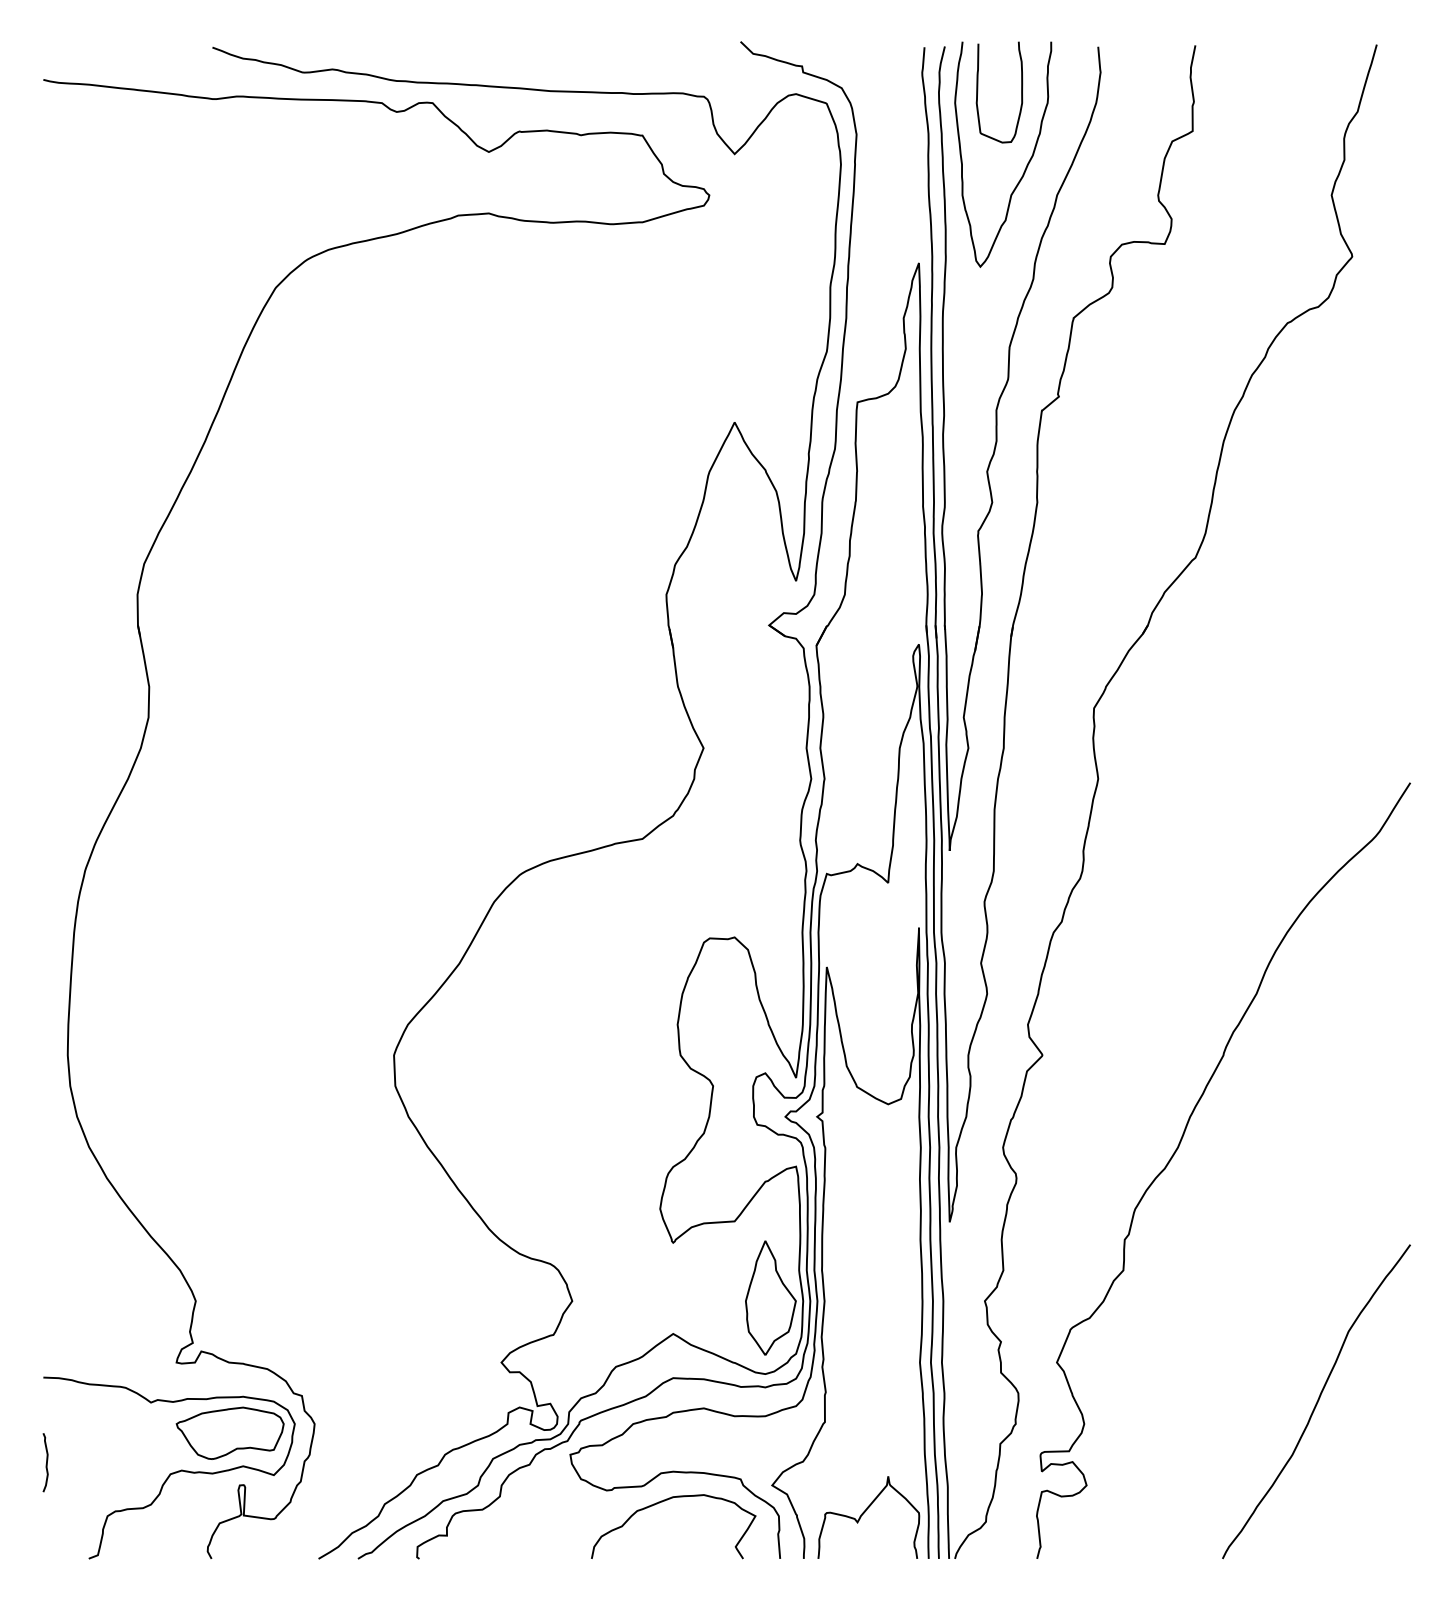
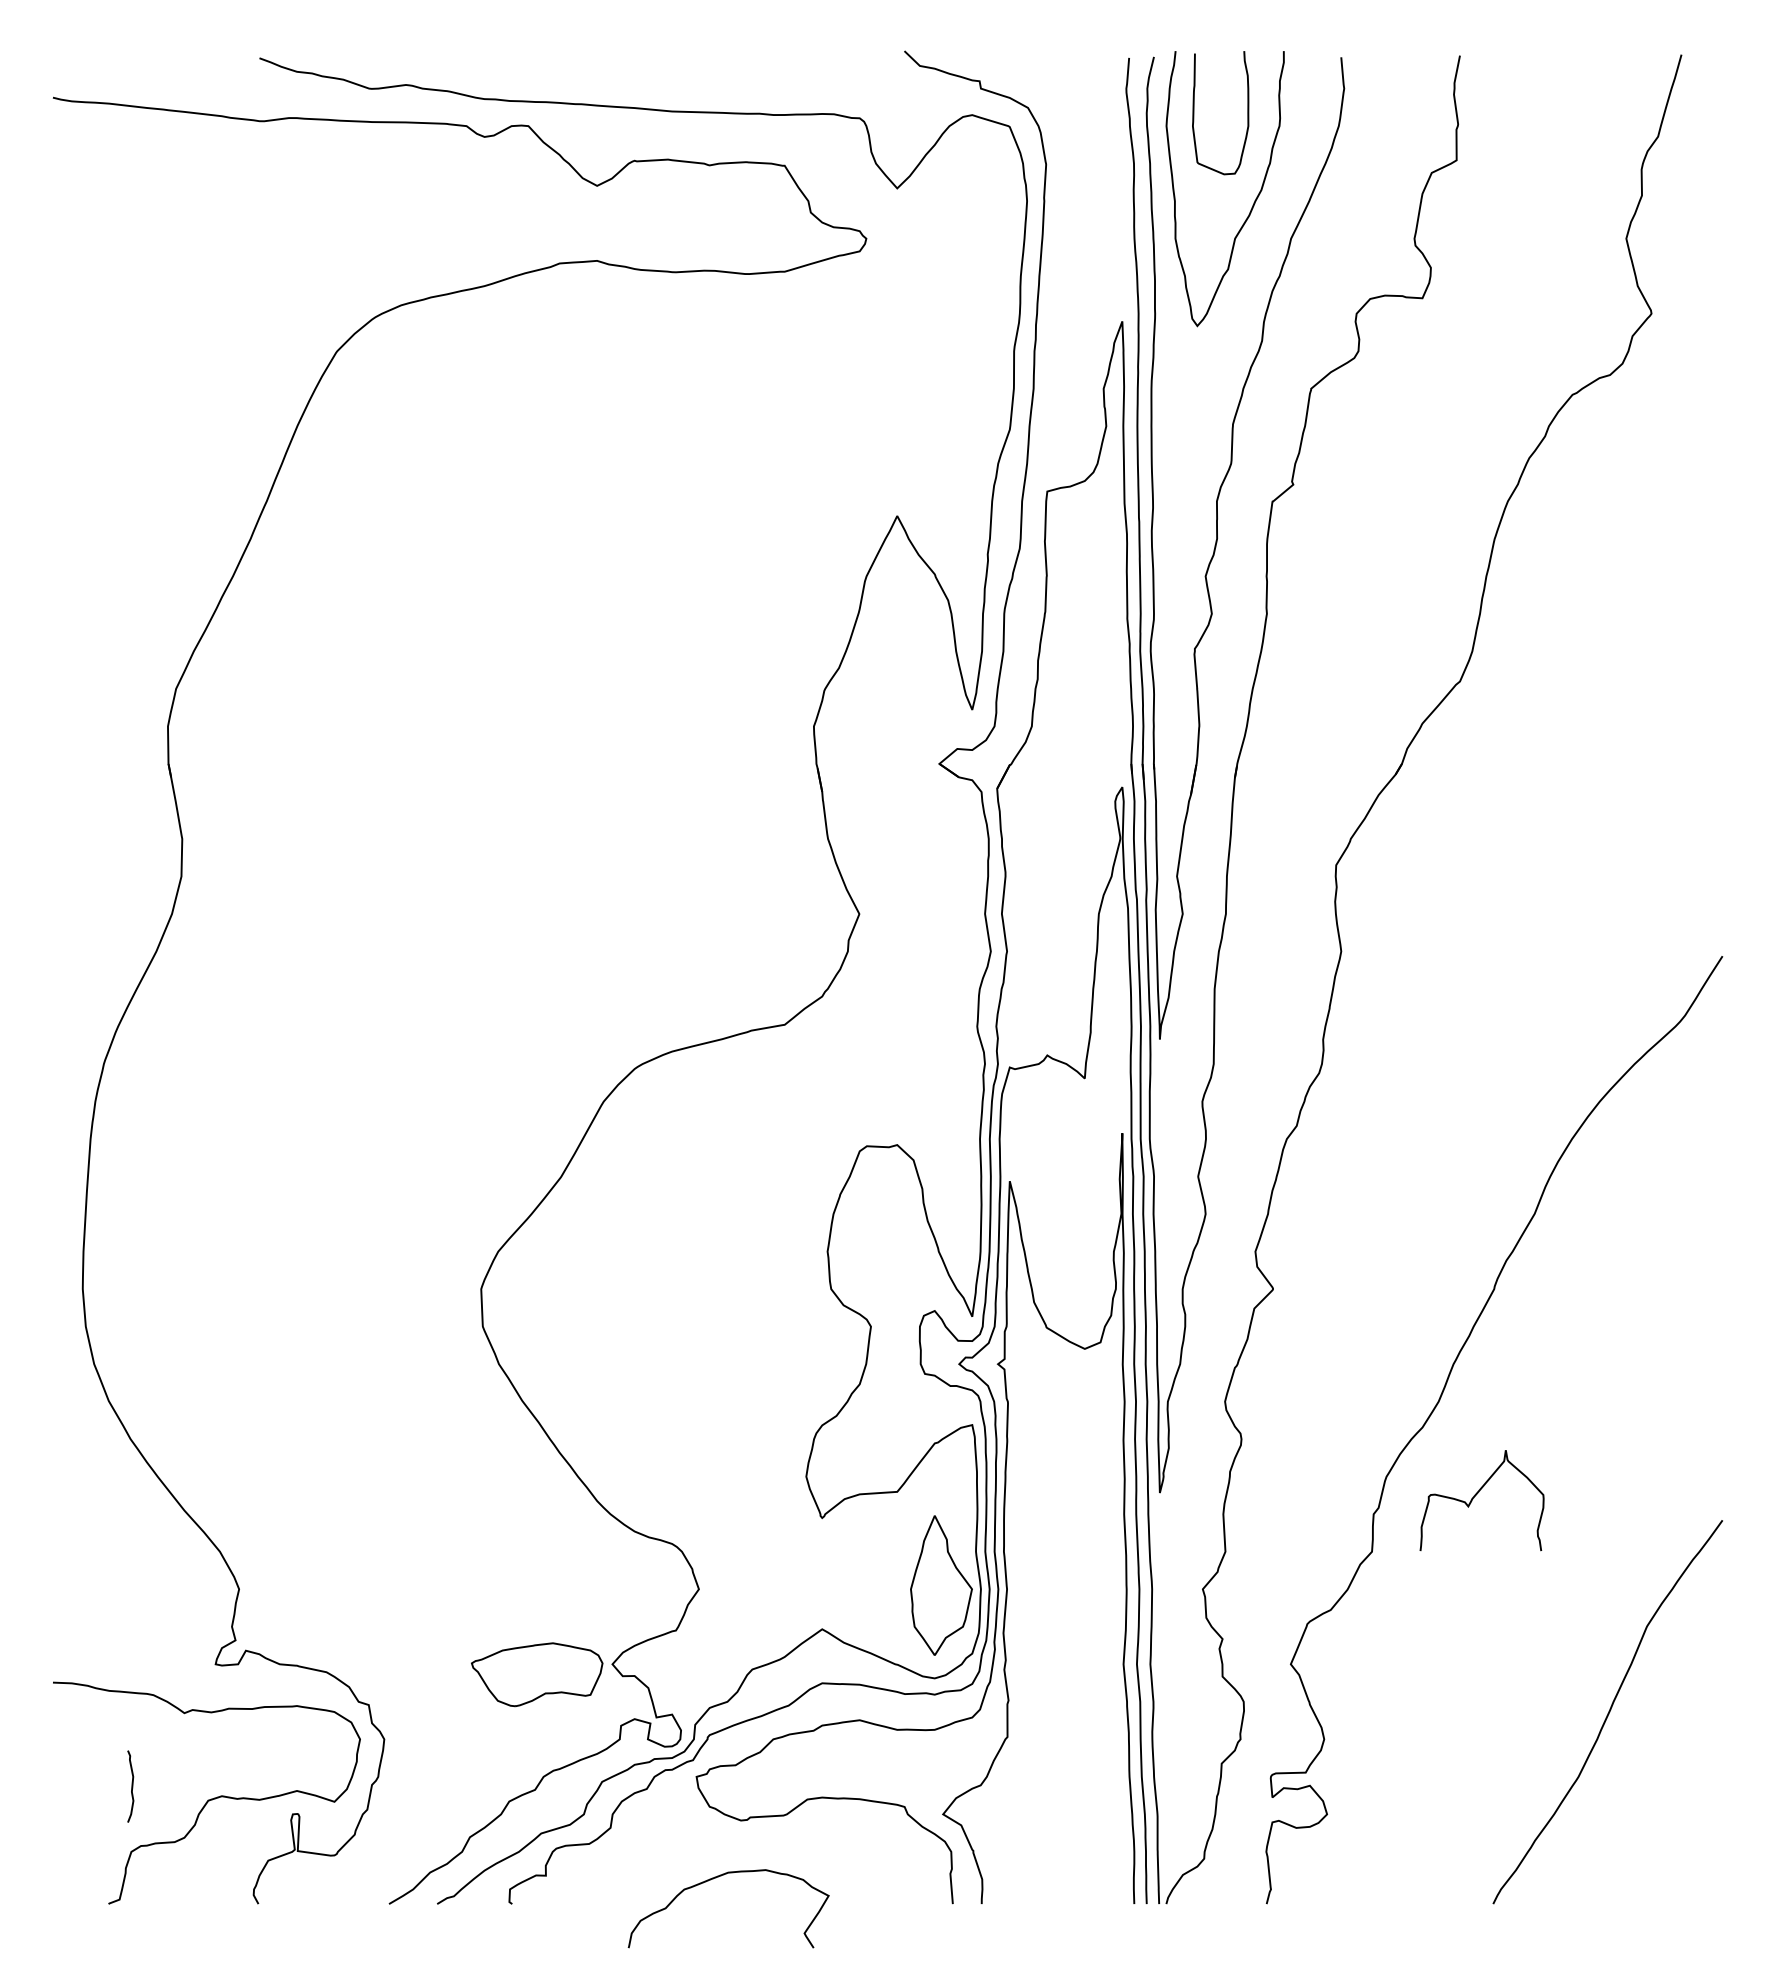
part: (230, 1433) -> (537, 1674), moved
curve: (46, 1462) -> (131, 1786), moved
curve: (663, 1501) -> (716, 1878), moved
curve: (864, 1513) -> (1476, 1495), moved

